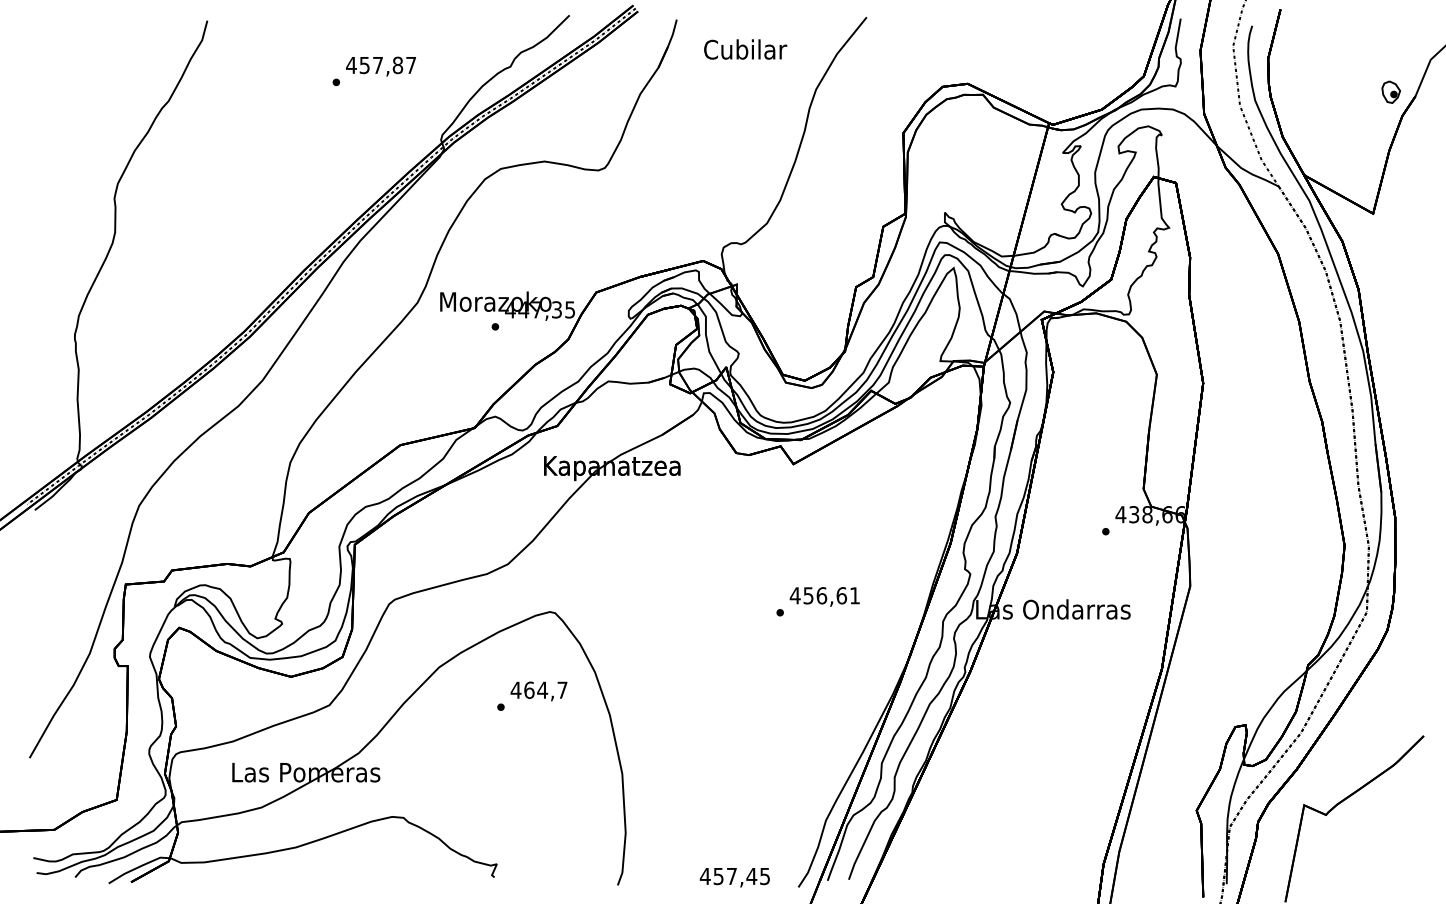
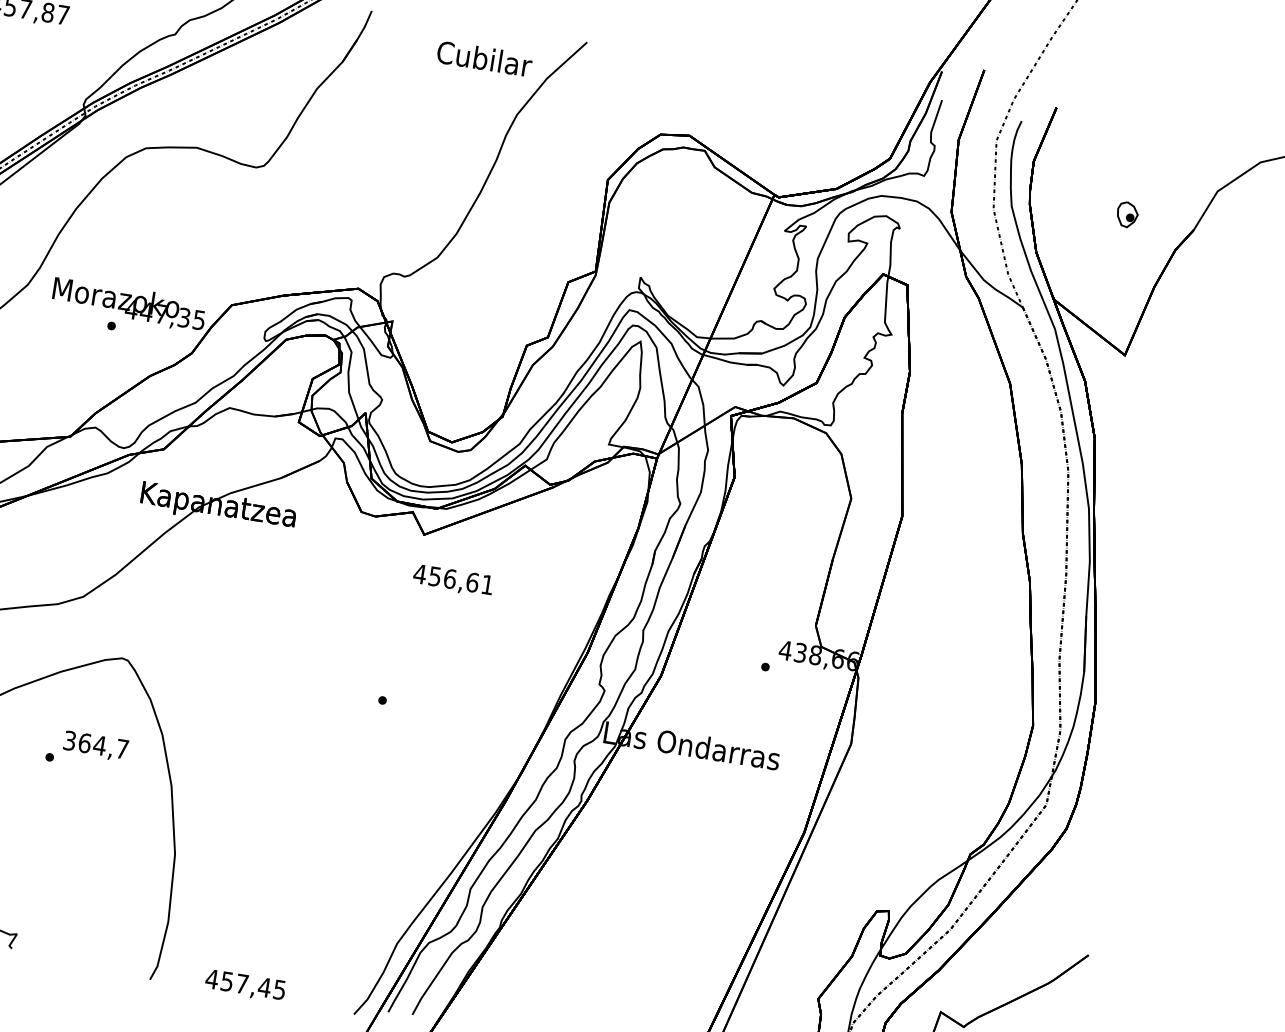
text: (745, 49) -> (484, 58), moved
part: (1390, 91) -> (1126, 213), moved
text: (824, 596) -> (452, 580), moved
text: (515, 689) -> (69, 739), 464,7 -> 364,7
text: (734, 877) -> (244, 985), moved

